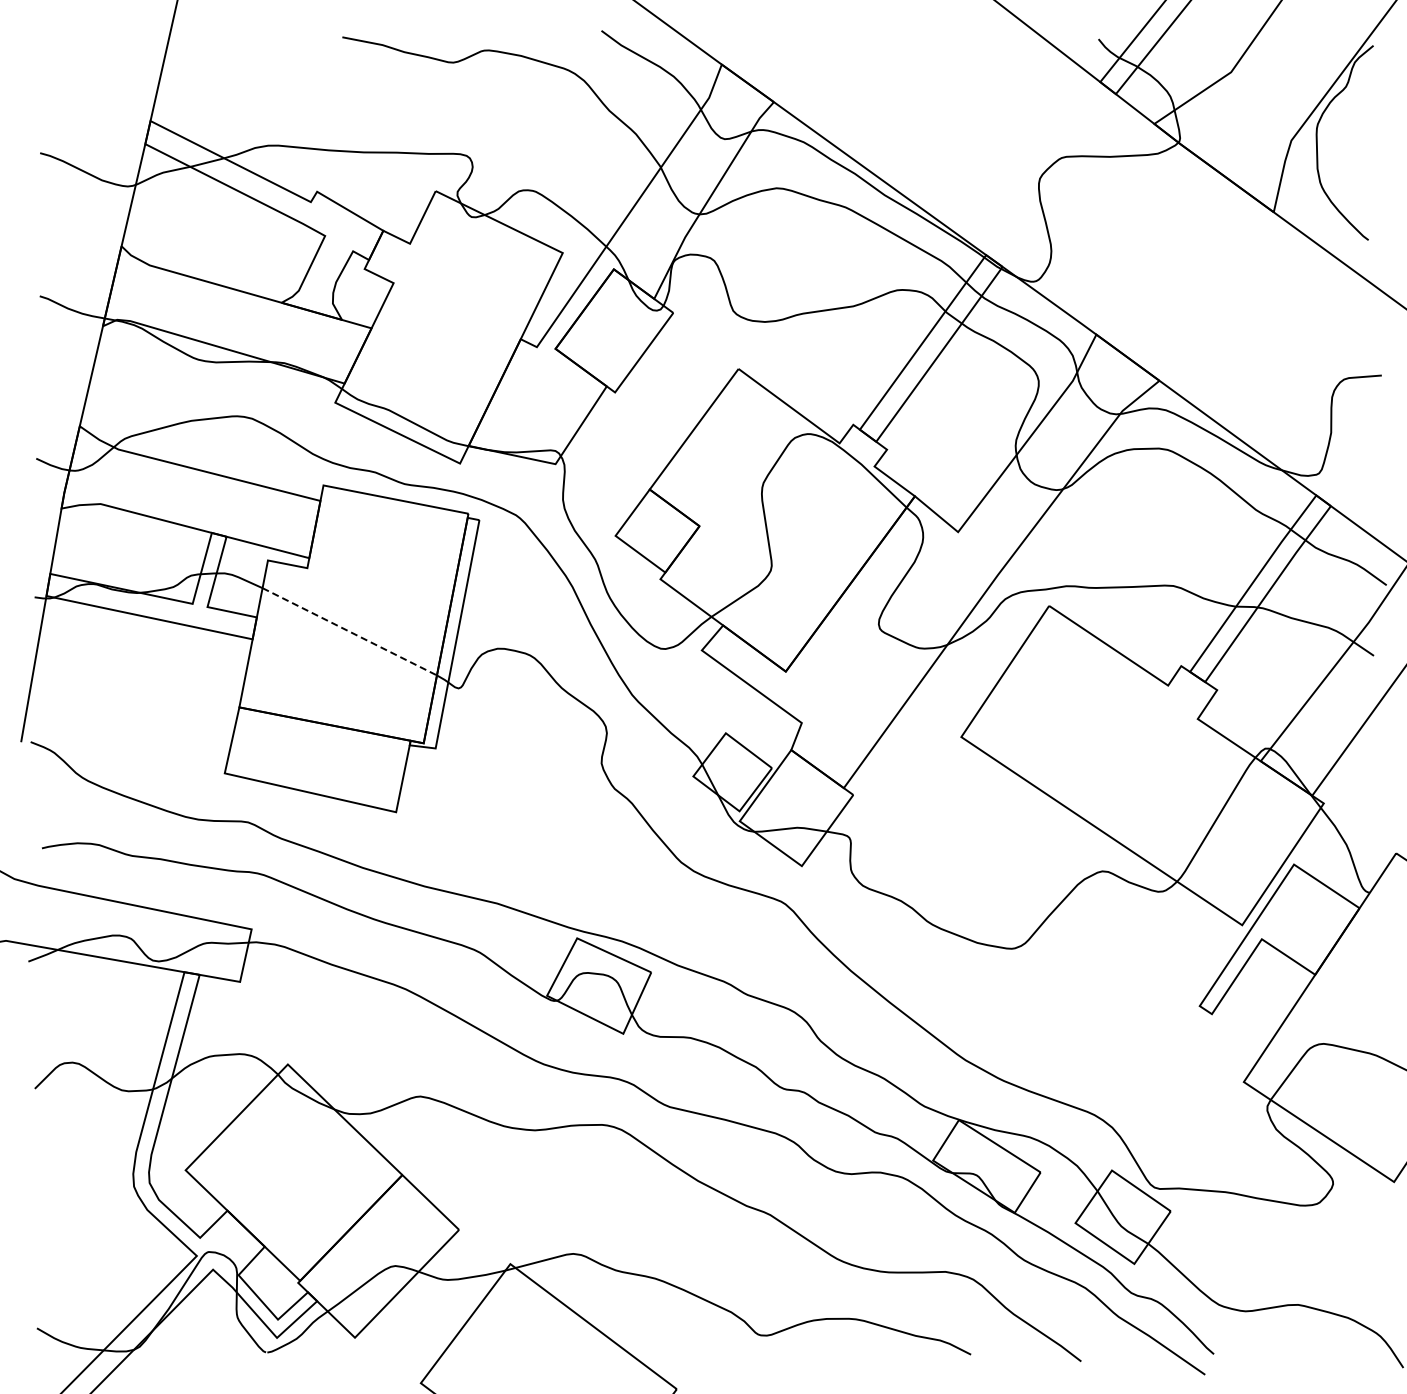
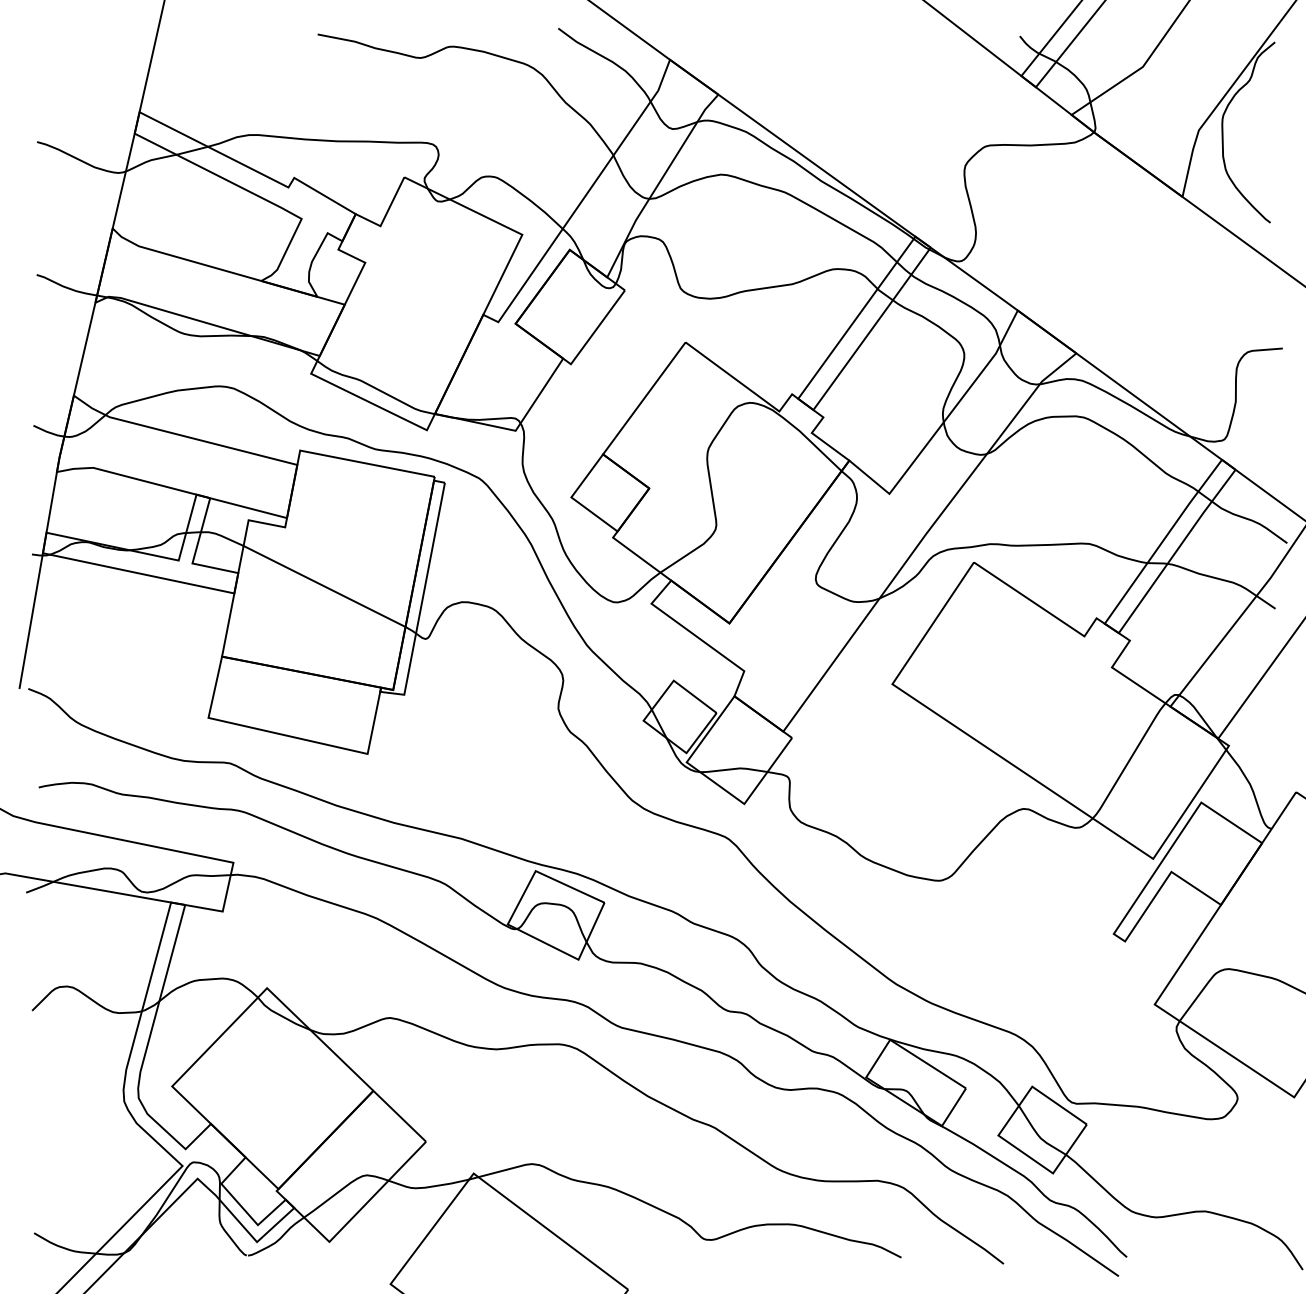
line: (349, 631) -> (324, 586), dashed -> solid

